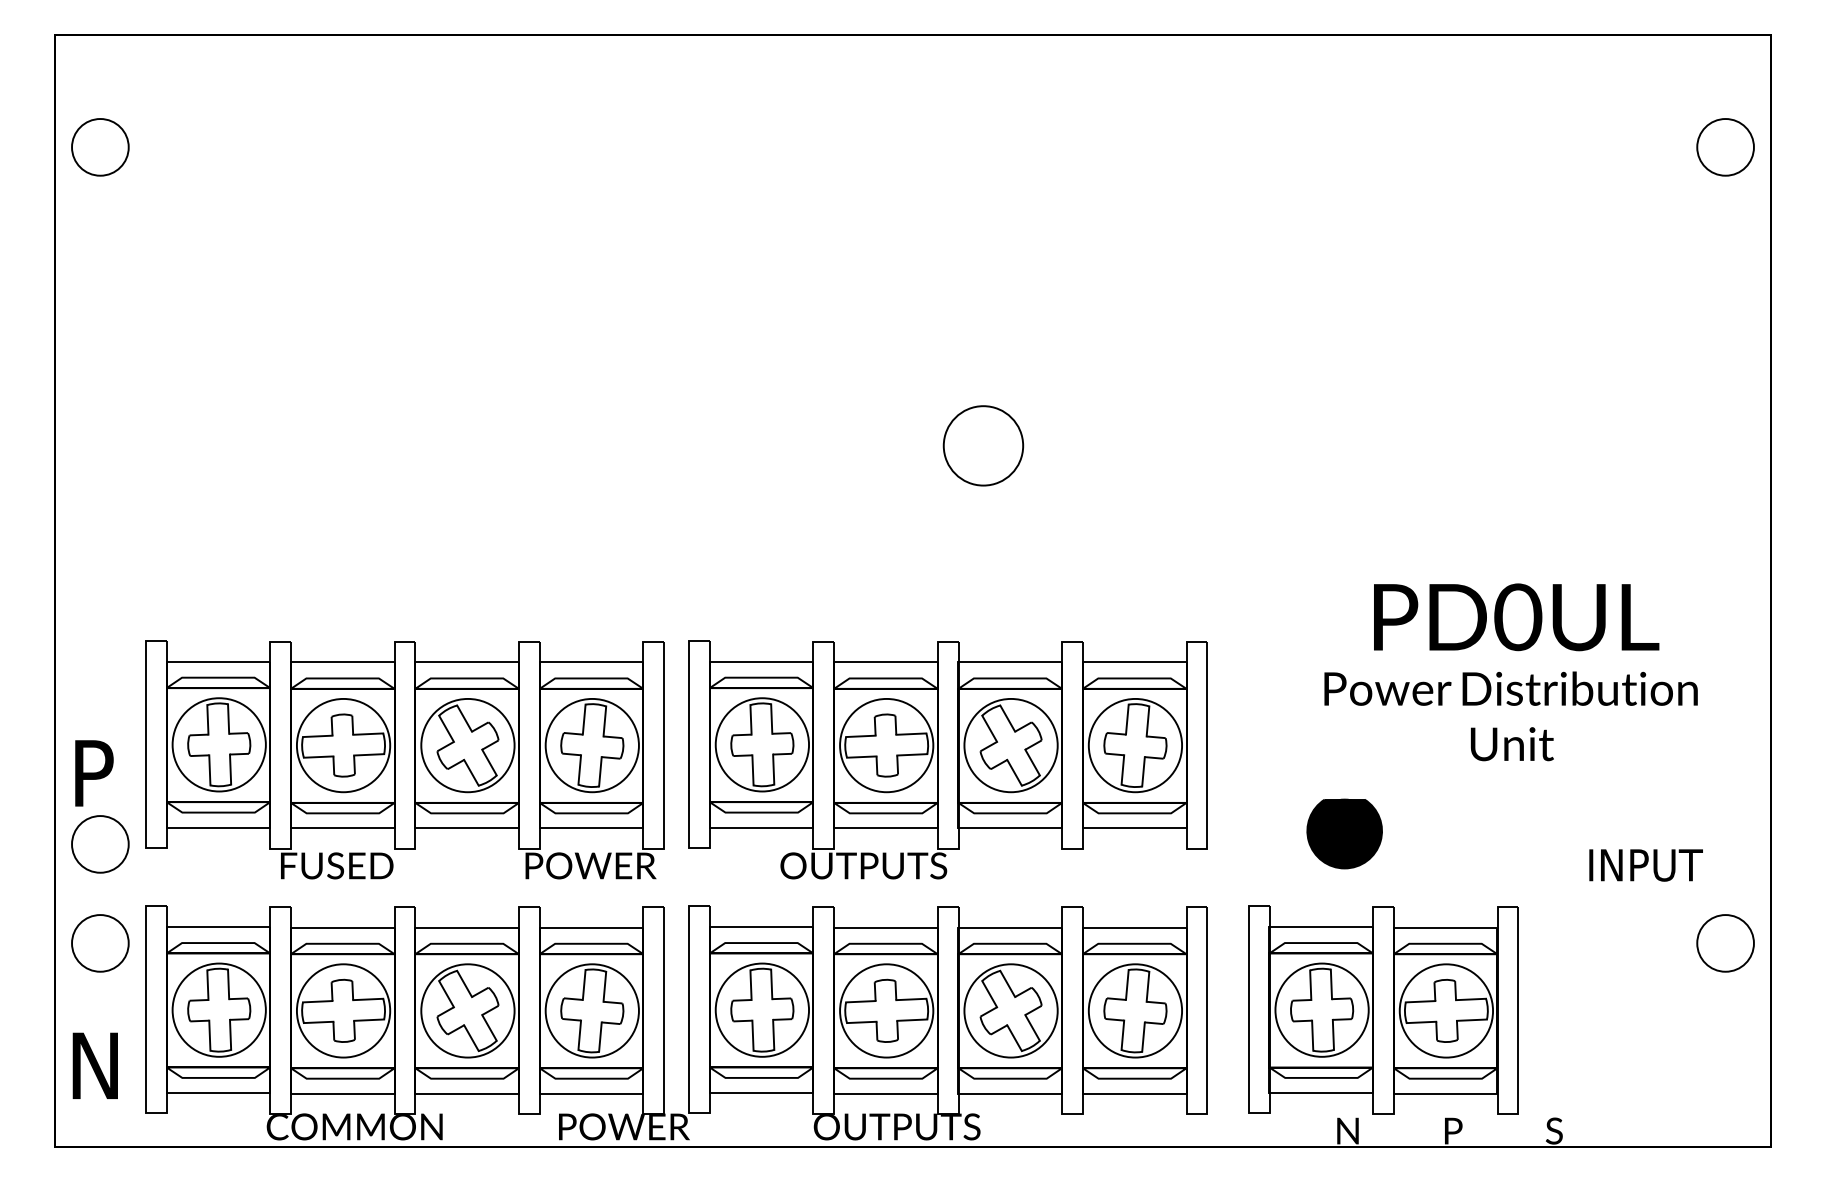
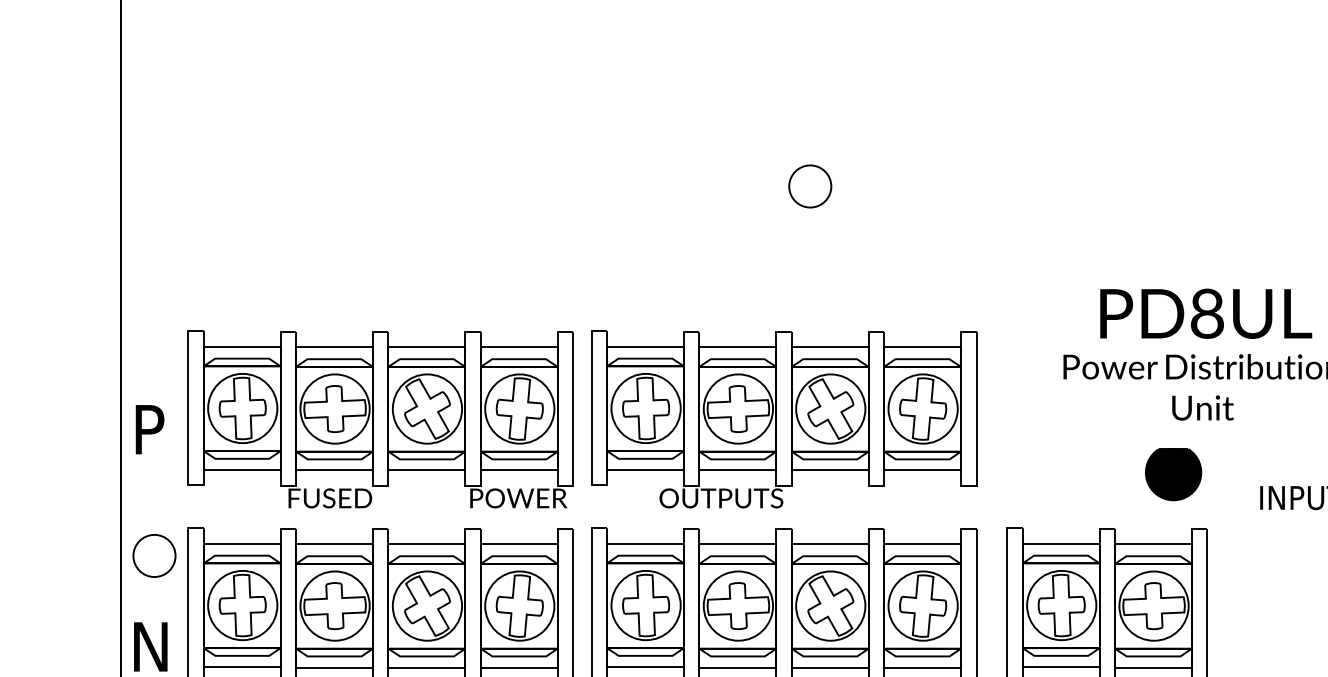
circle: (983, 445) -> (810, 186), size x0.71
text: (1518, 617) -> (1207, 313), PD0UL -> PD8UL
part: (1344, 833) -> (1173, 474), moved
circle: (100, 844) -> (154, 482), removed

